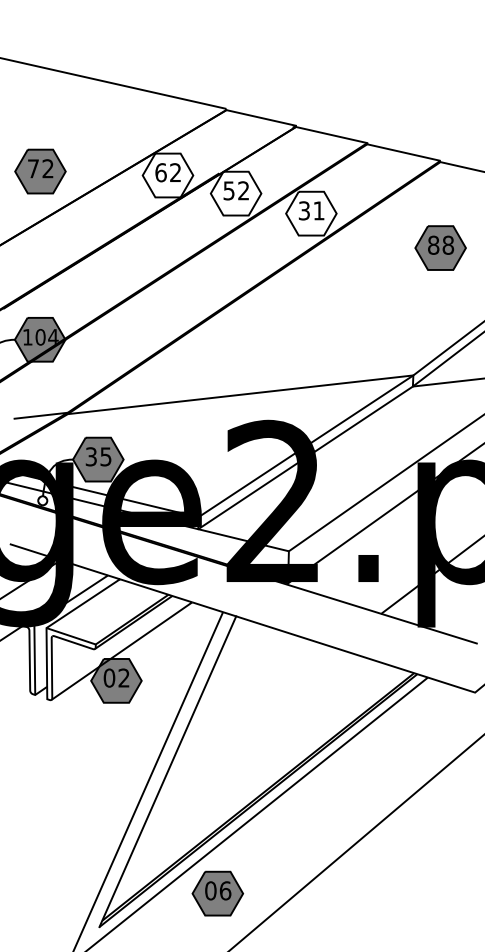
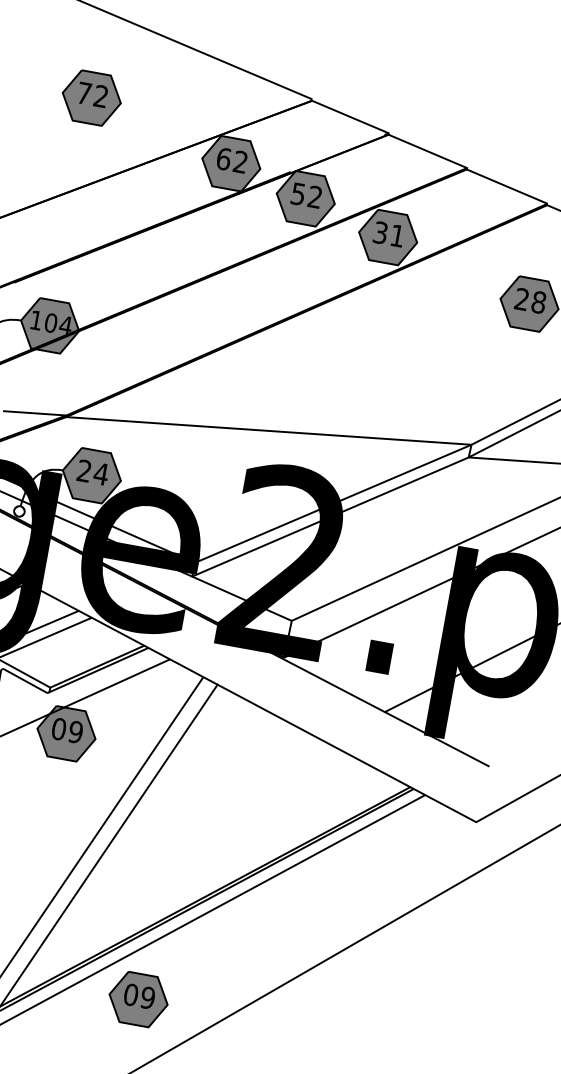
part: (40, 171) -> (91, 98), moved
fill: (167, 175) -> (230, 163), added
fill: (235, 193) -> (305, 198), added
fill: (311, 213) -> (388, 237), added
text: (433, 244) -> (522, 298), 88 -> 28
text: (98, 456) -> (92, 472), 35 -> 24
text: (123, 677) -> (75, 731), 02 -> 09
text: (225, 890) -> (148, 997), 06 -> 09

